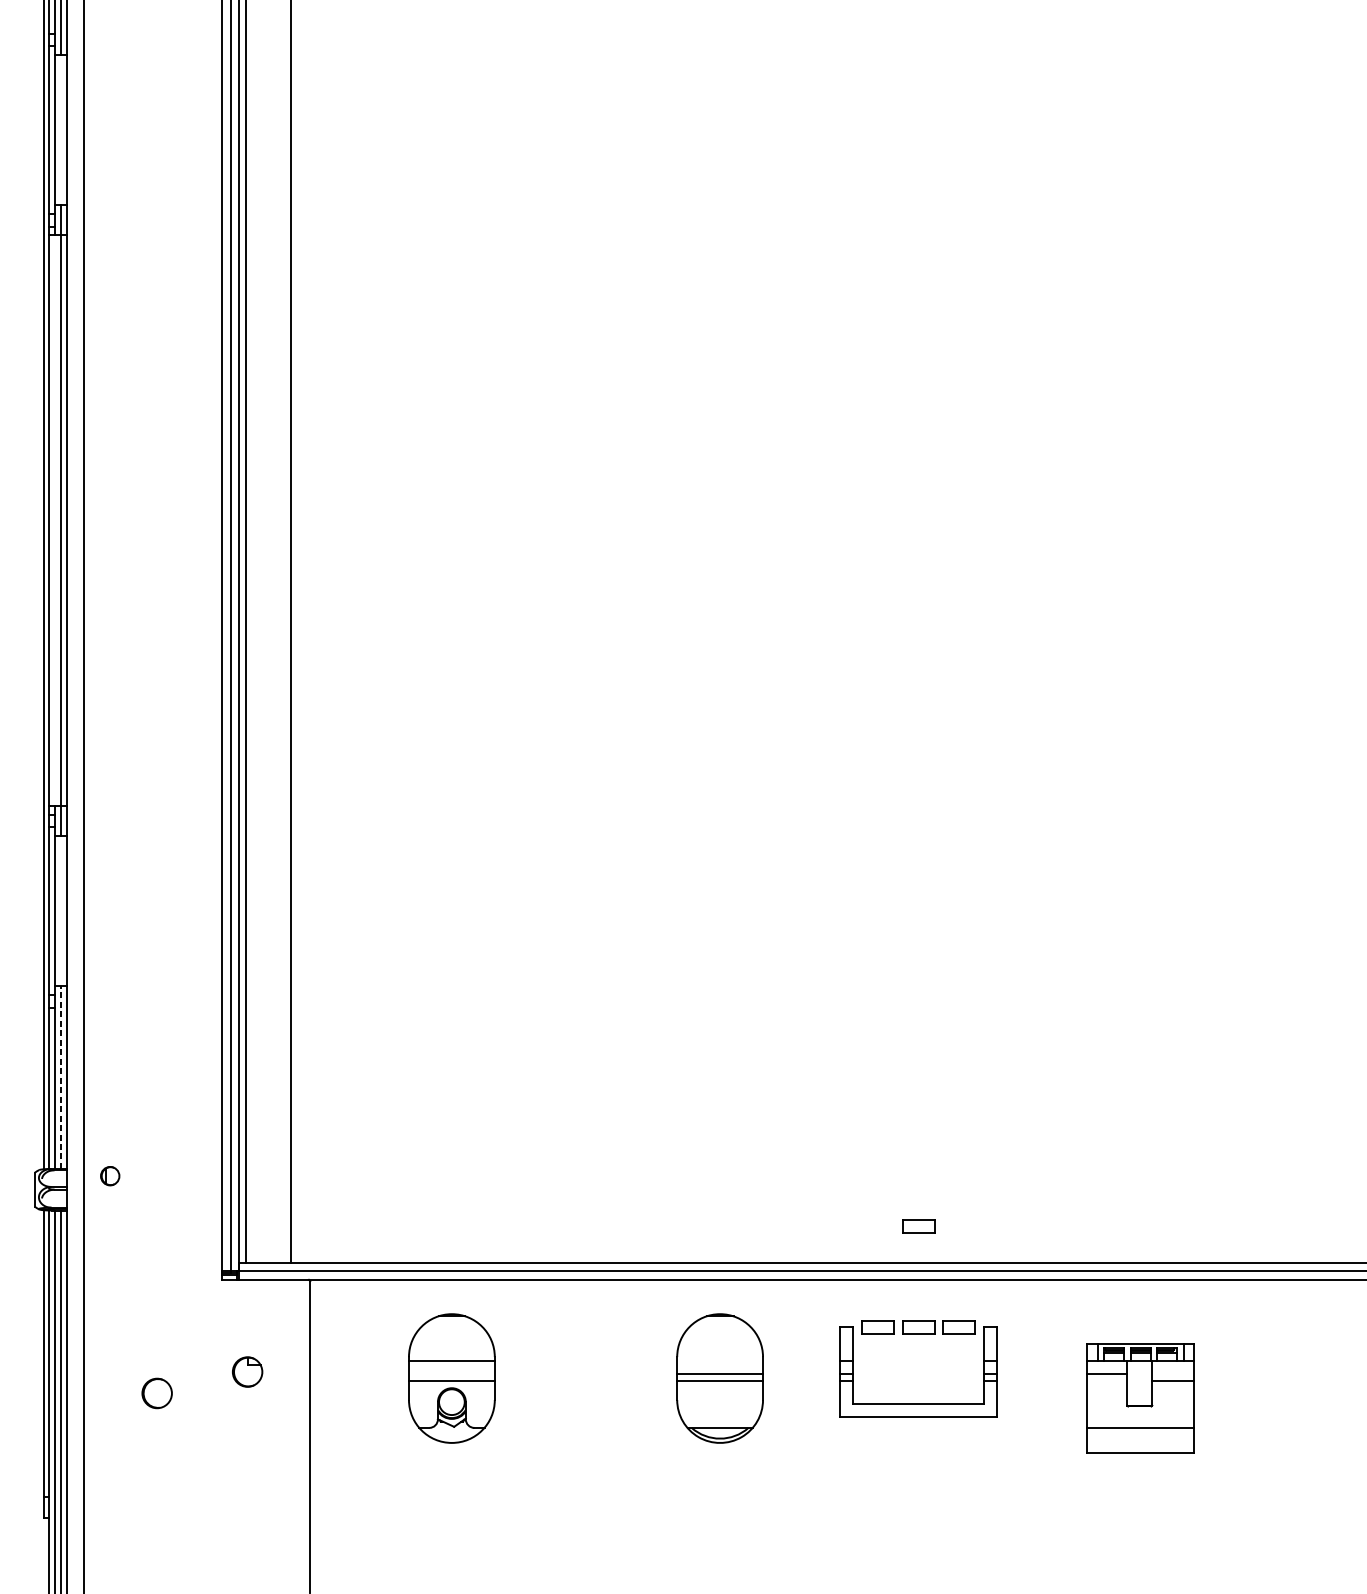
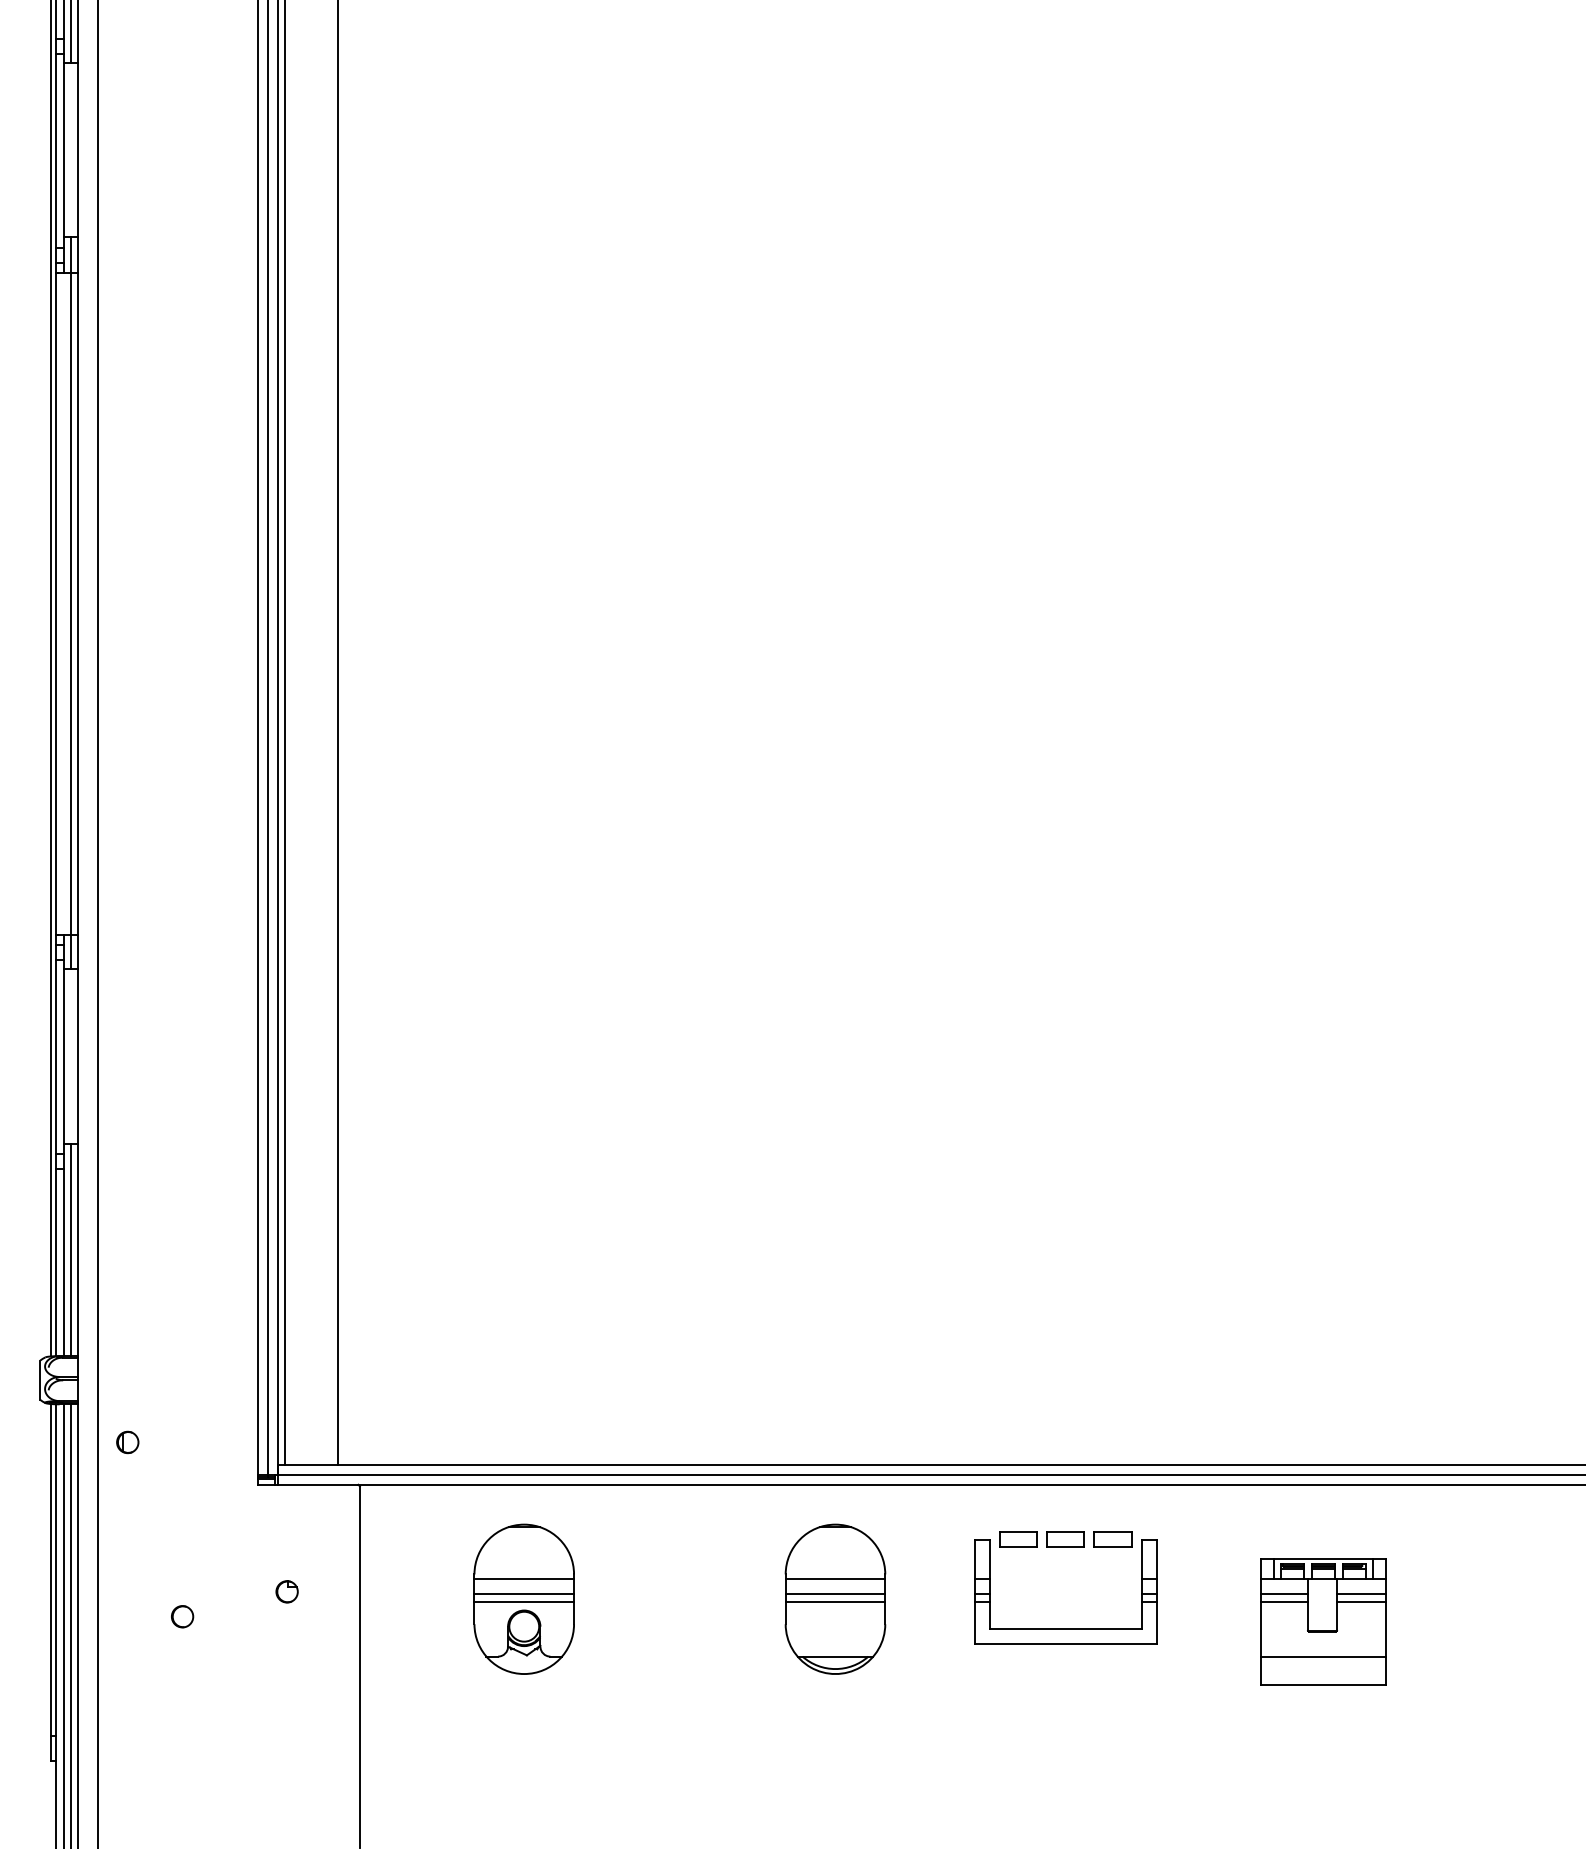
line: (61, 1077) -> (71, 1249), dashed -> solid
part: (109, 1176) -> (127, 1442), moved
part: (918, 1226) -> (1065, 1422), removed
line: (720, 1361) -> (835, 1579), added
part: (246, 1371) -> (286, 1591), size x0.62
line: (452, 1374) -> (524, 1594), added
line: (1172, 1374) -> (1360, 1594), added
line: (1107, 1380) -> (1284, 1601), added
circle: (157, 1393) -> (182, 1616), size x0.62

